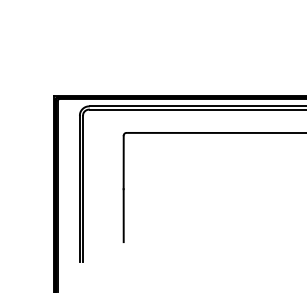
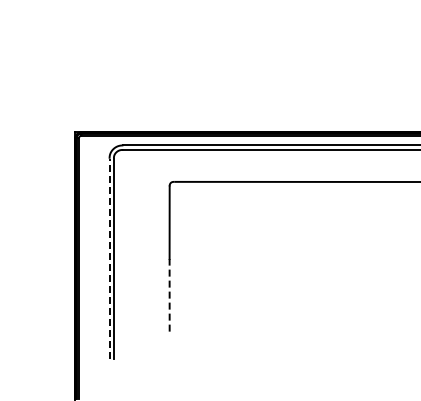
line: (79, 188) -> (109, 258), solid -> dashed
line: (123, 215) -> (169, 294), solid -> dashed

